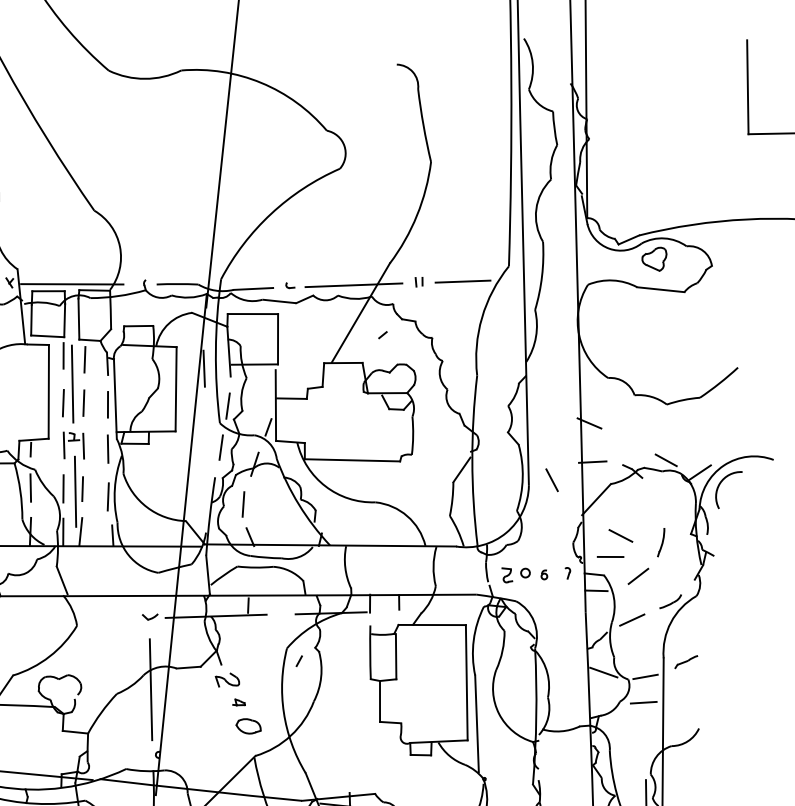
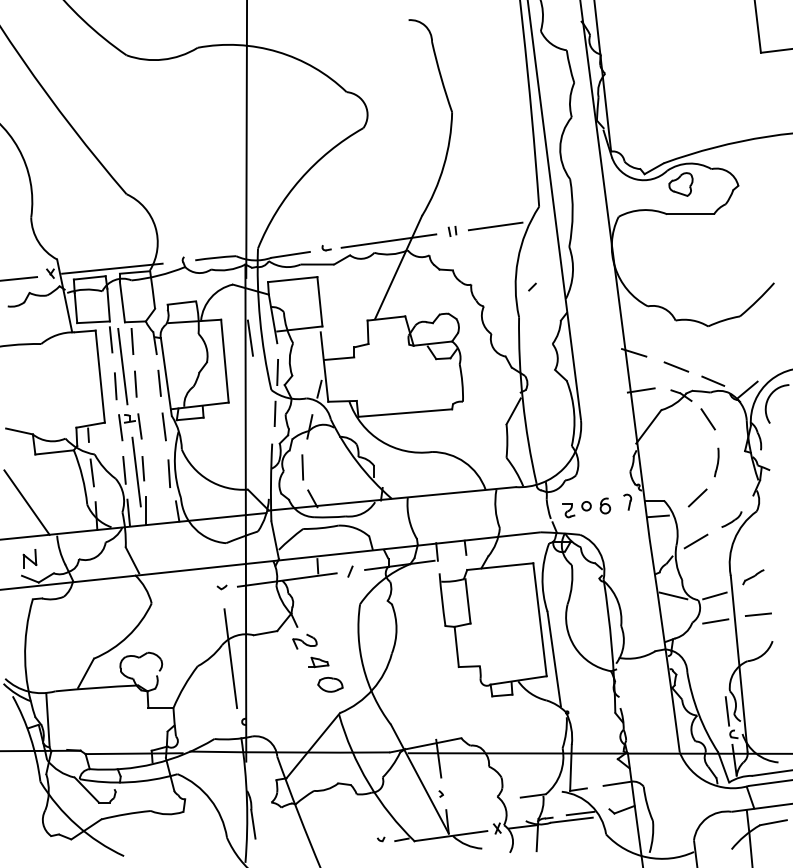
line: (383, 334) -> (532, 286), moved
line: (551, 480) -> (707, 419), moved
line: (621, 535) -> (676, 366), moved
line: (610, 556) -> (758, 614), moved
part: (567, 572) -> (627, 501), size x1.43
part: (544, 574) -> (605, 505), size x1.67
part: (149, 617) -> (221, 587), size x0.62
line: (299, 661) -> (350, 571), moved
part: (239, 702) -> (318, 662), size x1.67

